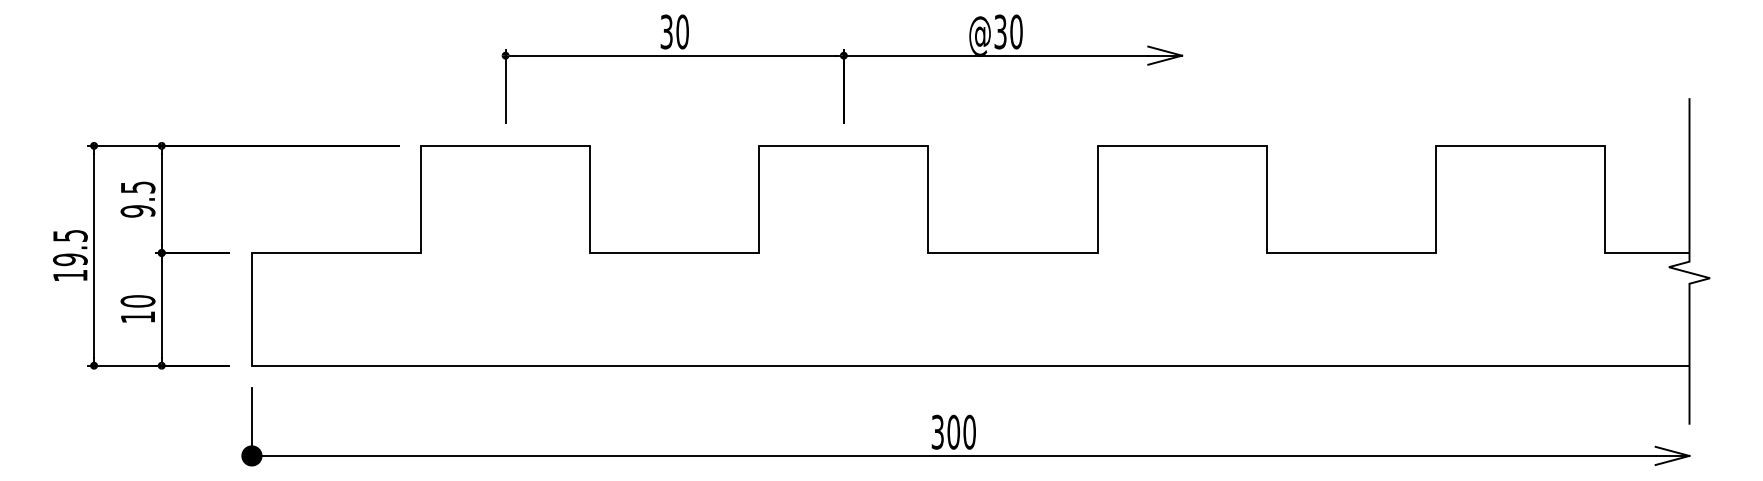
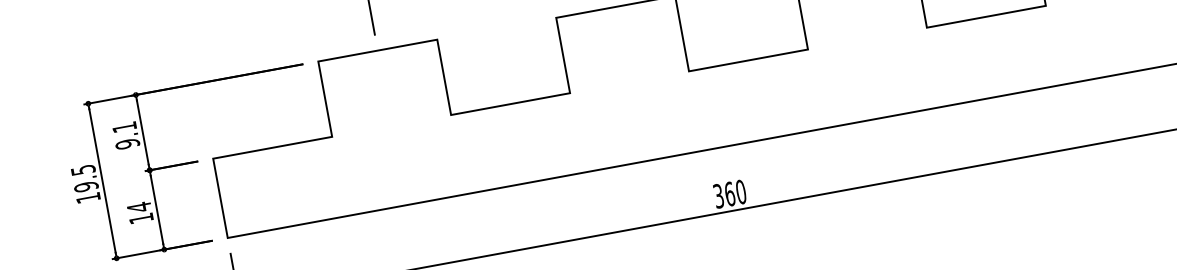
text: (138, 187) -> (124, 127), 9.5 -> 9.1
text: (137, 301) -> (138, 207), 10 -> 14
text: (953, 431) -> (729, 193), 300 -> 360

